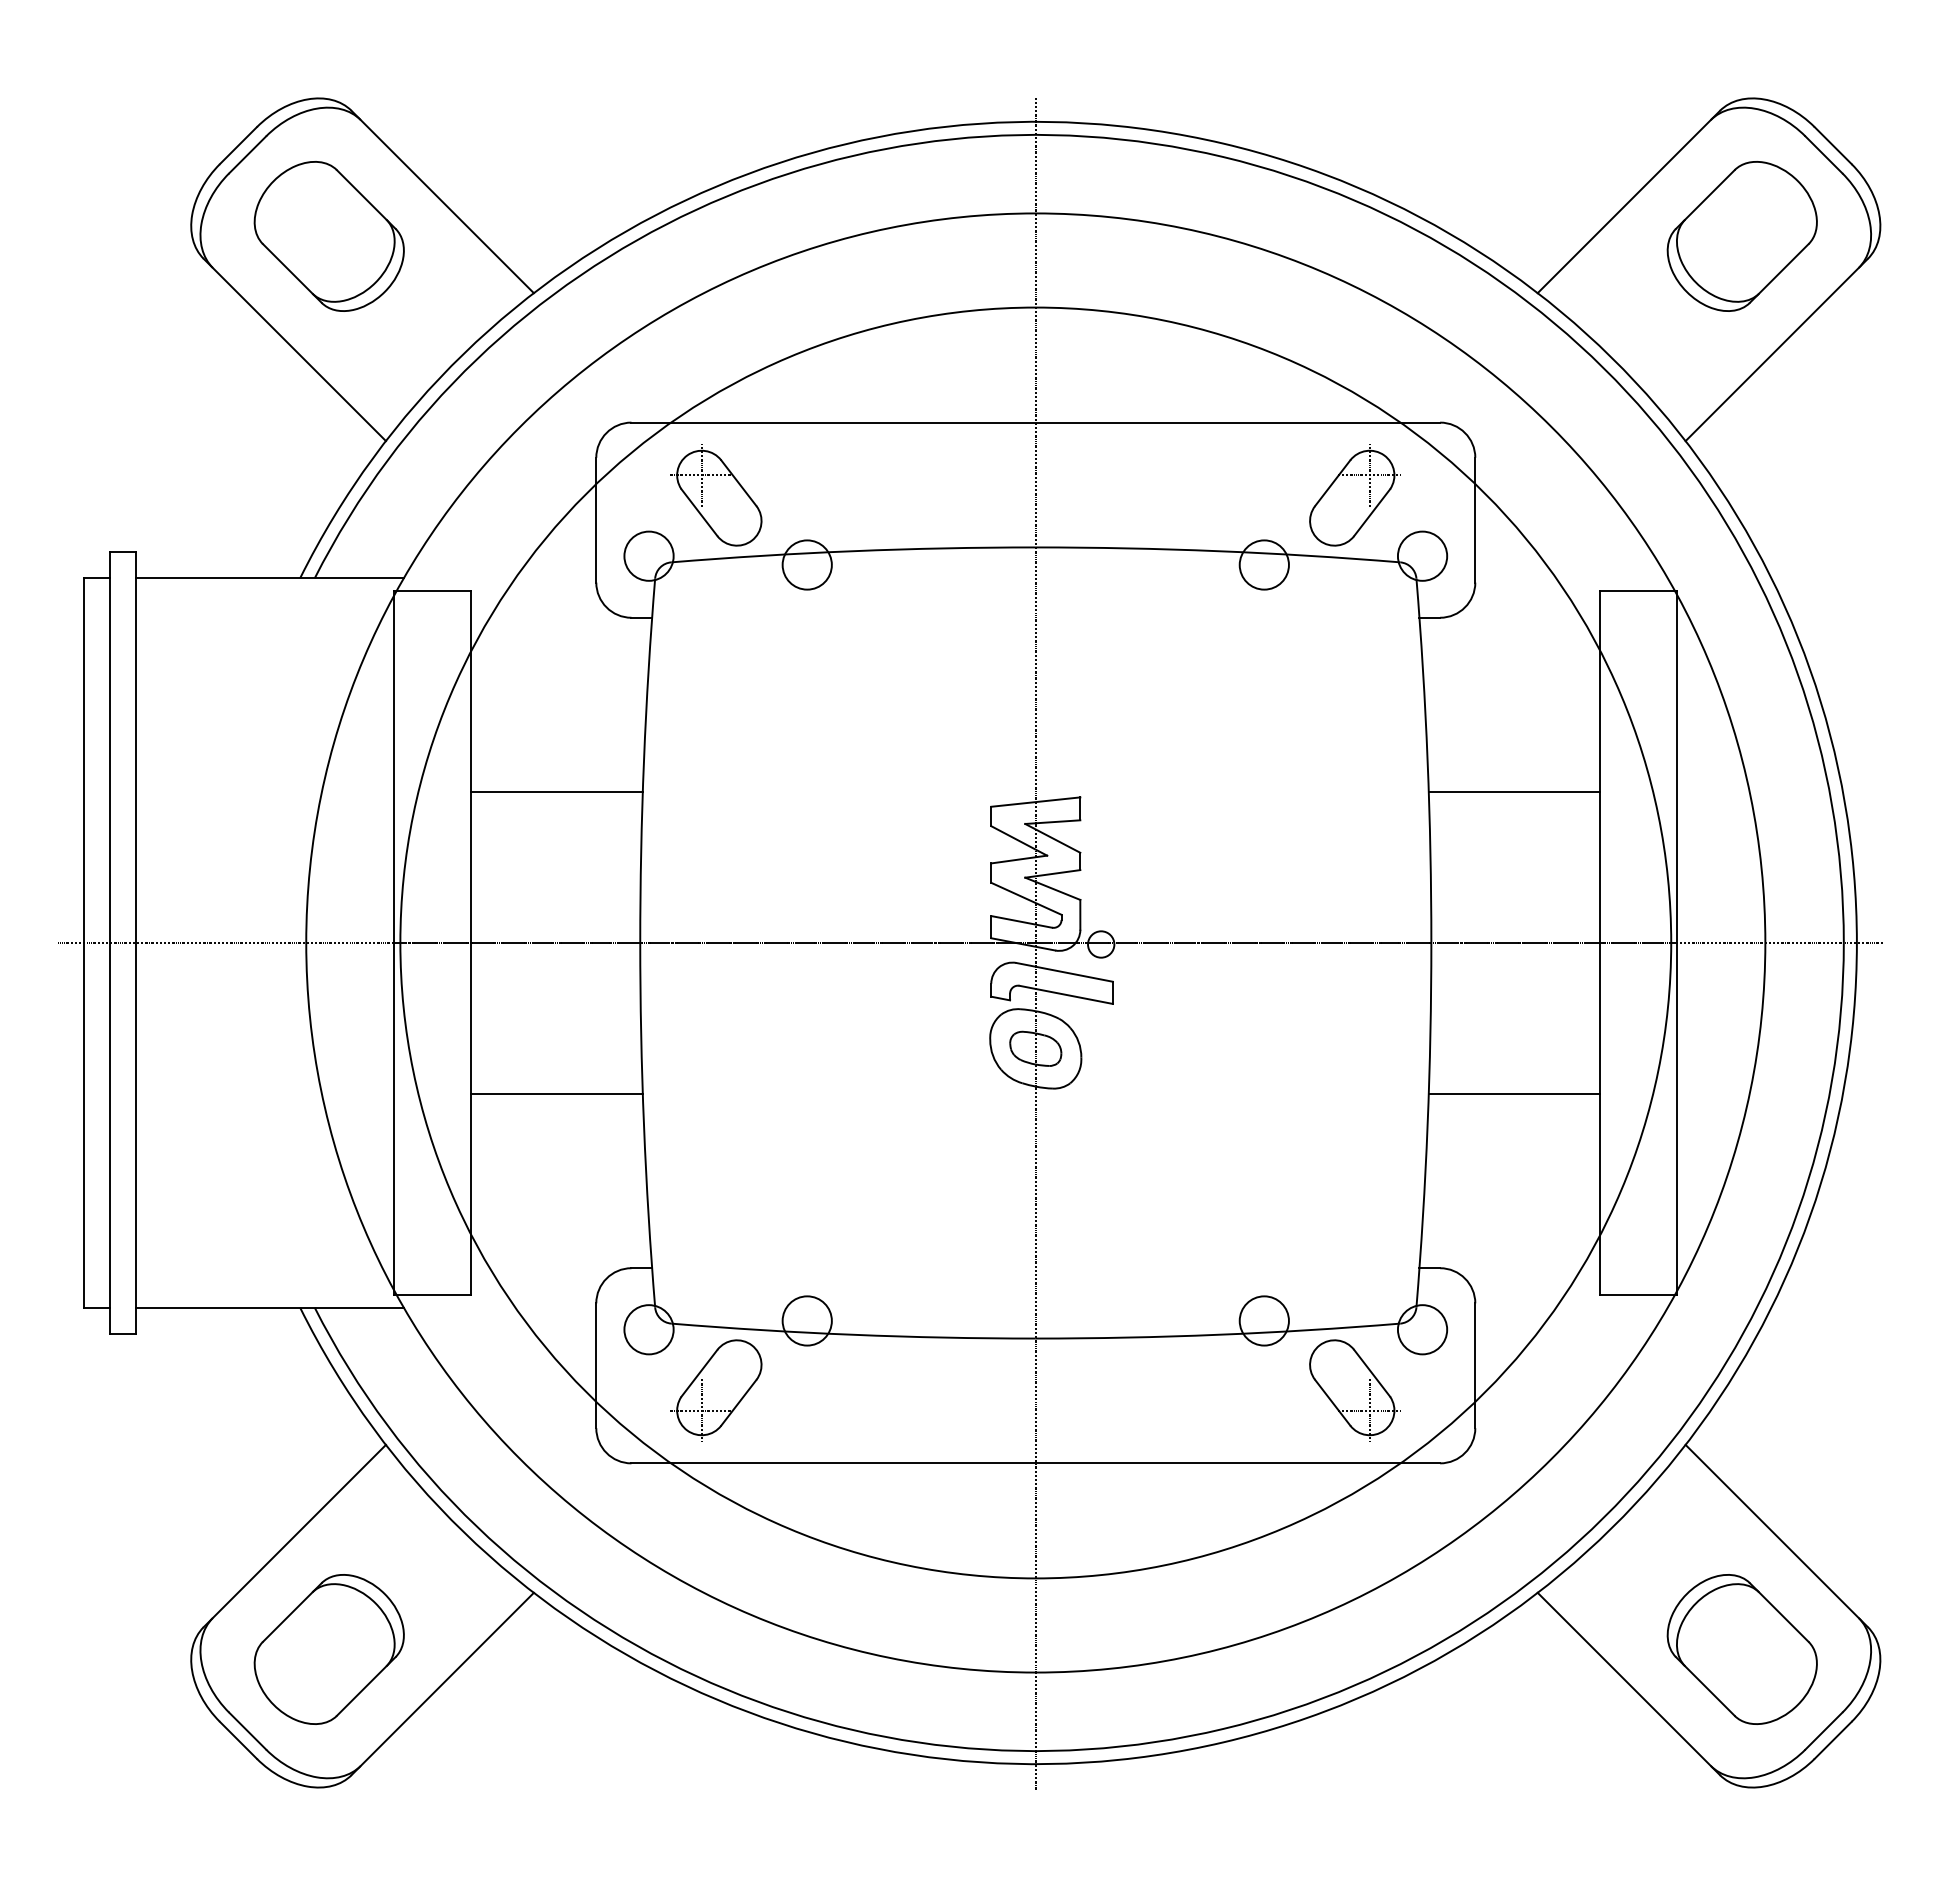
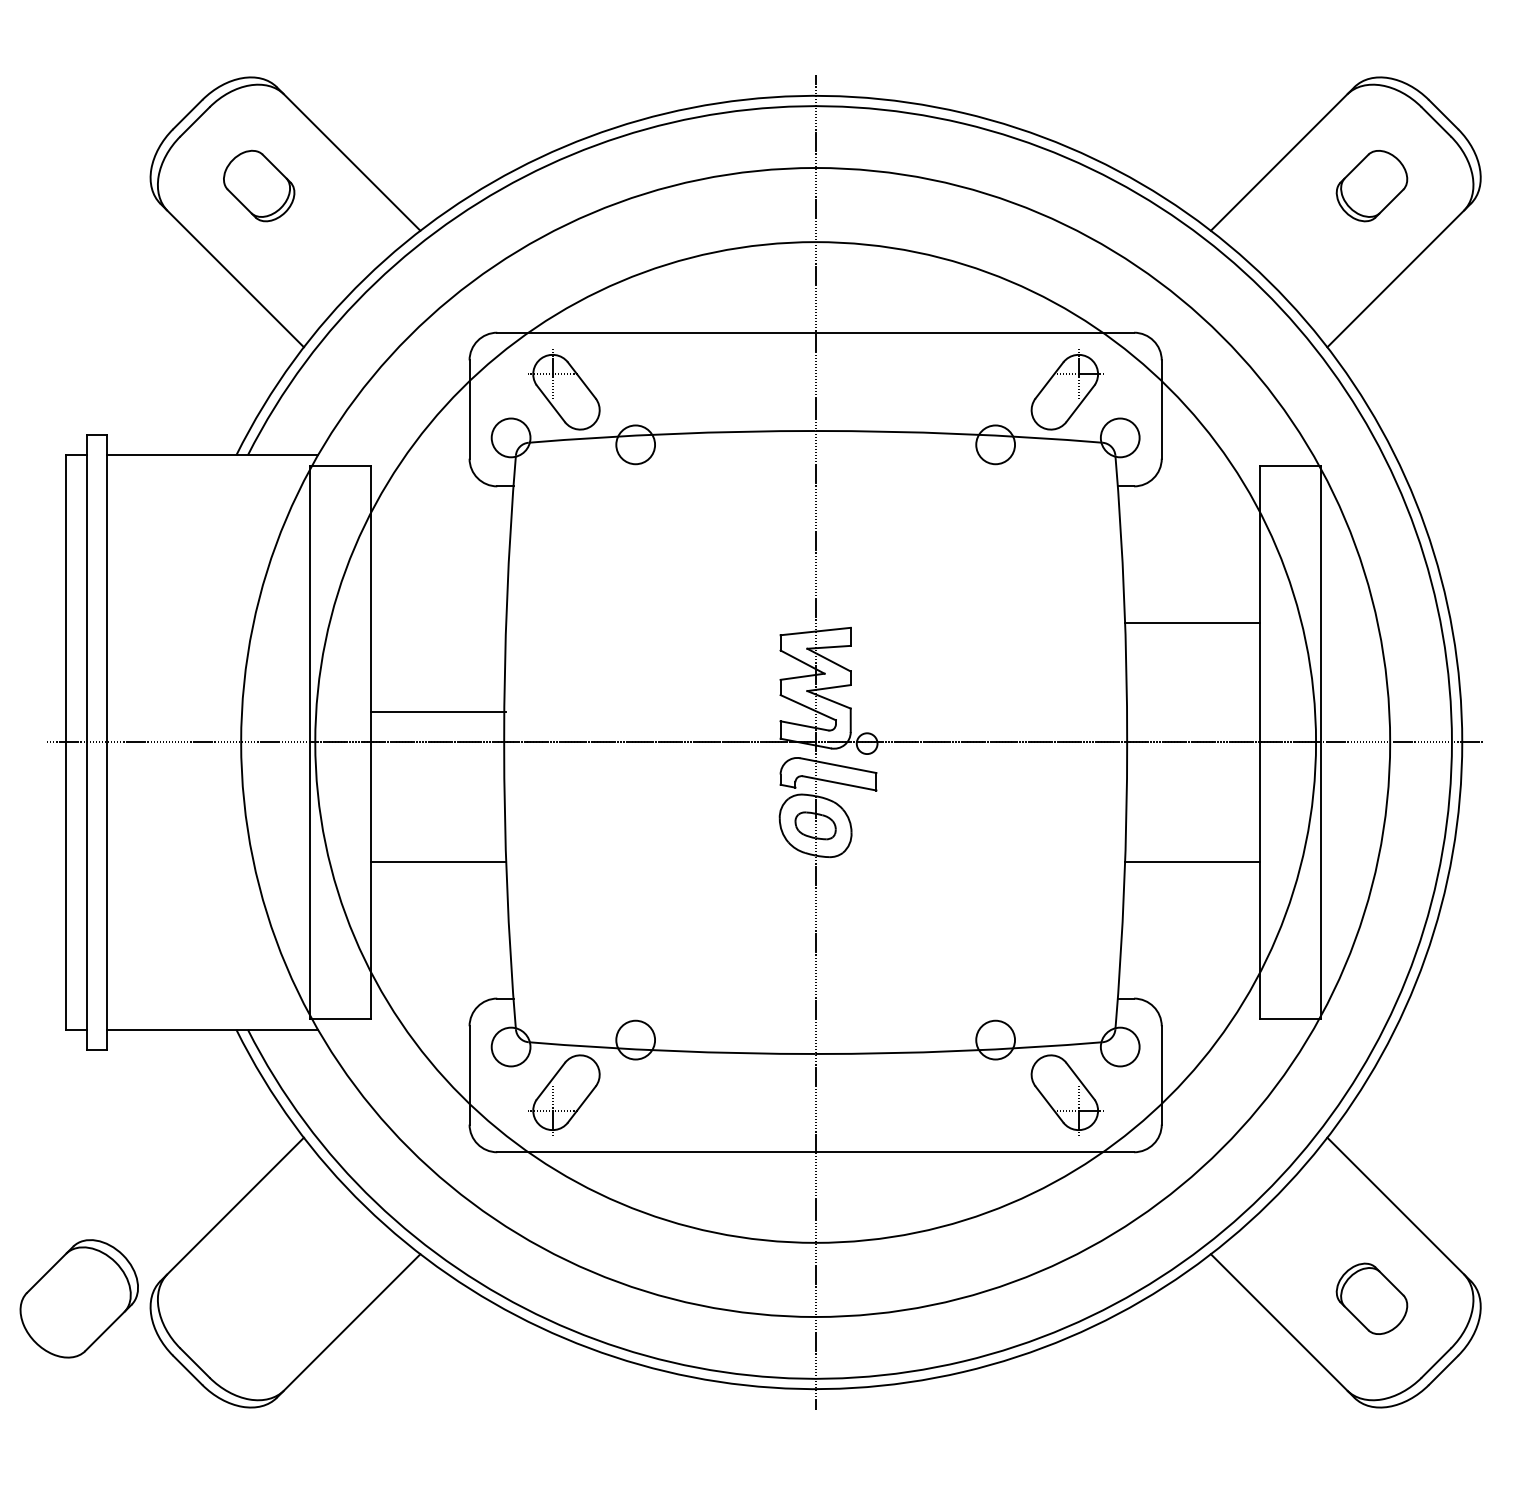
part: (328, 235) -> (258, 185), size x0.6
part: (1741, 235) -> (1371, 185), size x0.6
line: (556, 791) -> (438, 712), moved
part: (328, 1649) -> (78, 1298), moved
part: (1741, 1649) -> (1371, 1298), size x0.6

